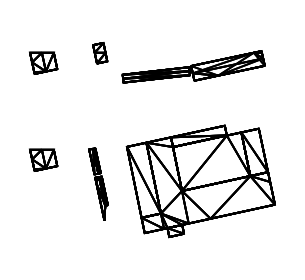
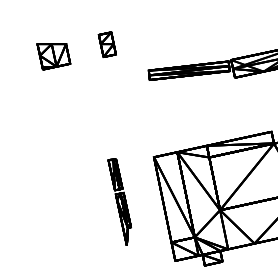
part: (100, 53) -> (107, 45), moved
part: (43, 159) -> (53, 172), removed

